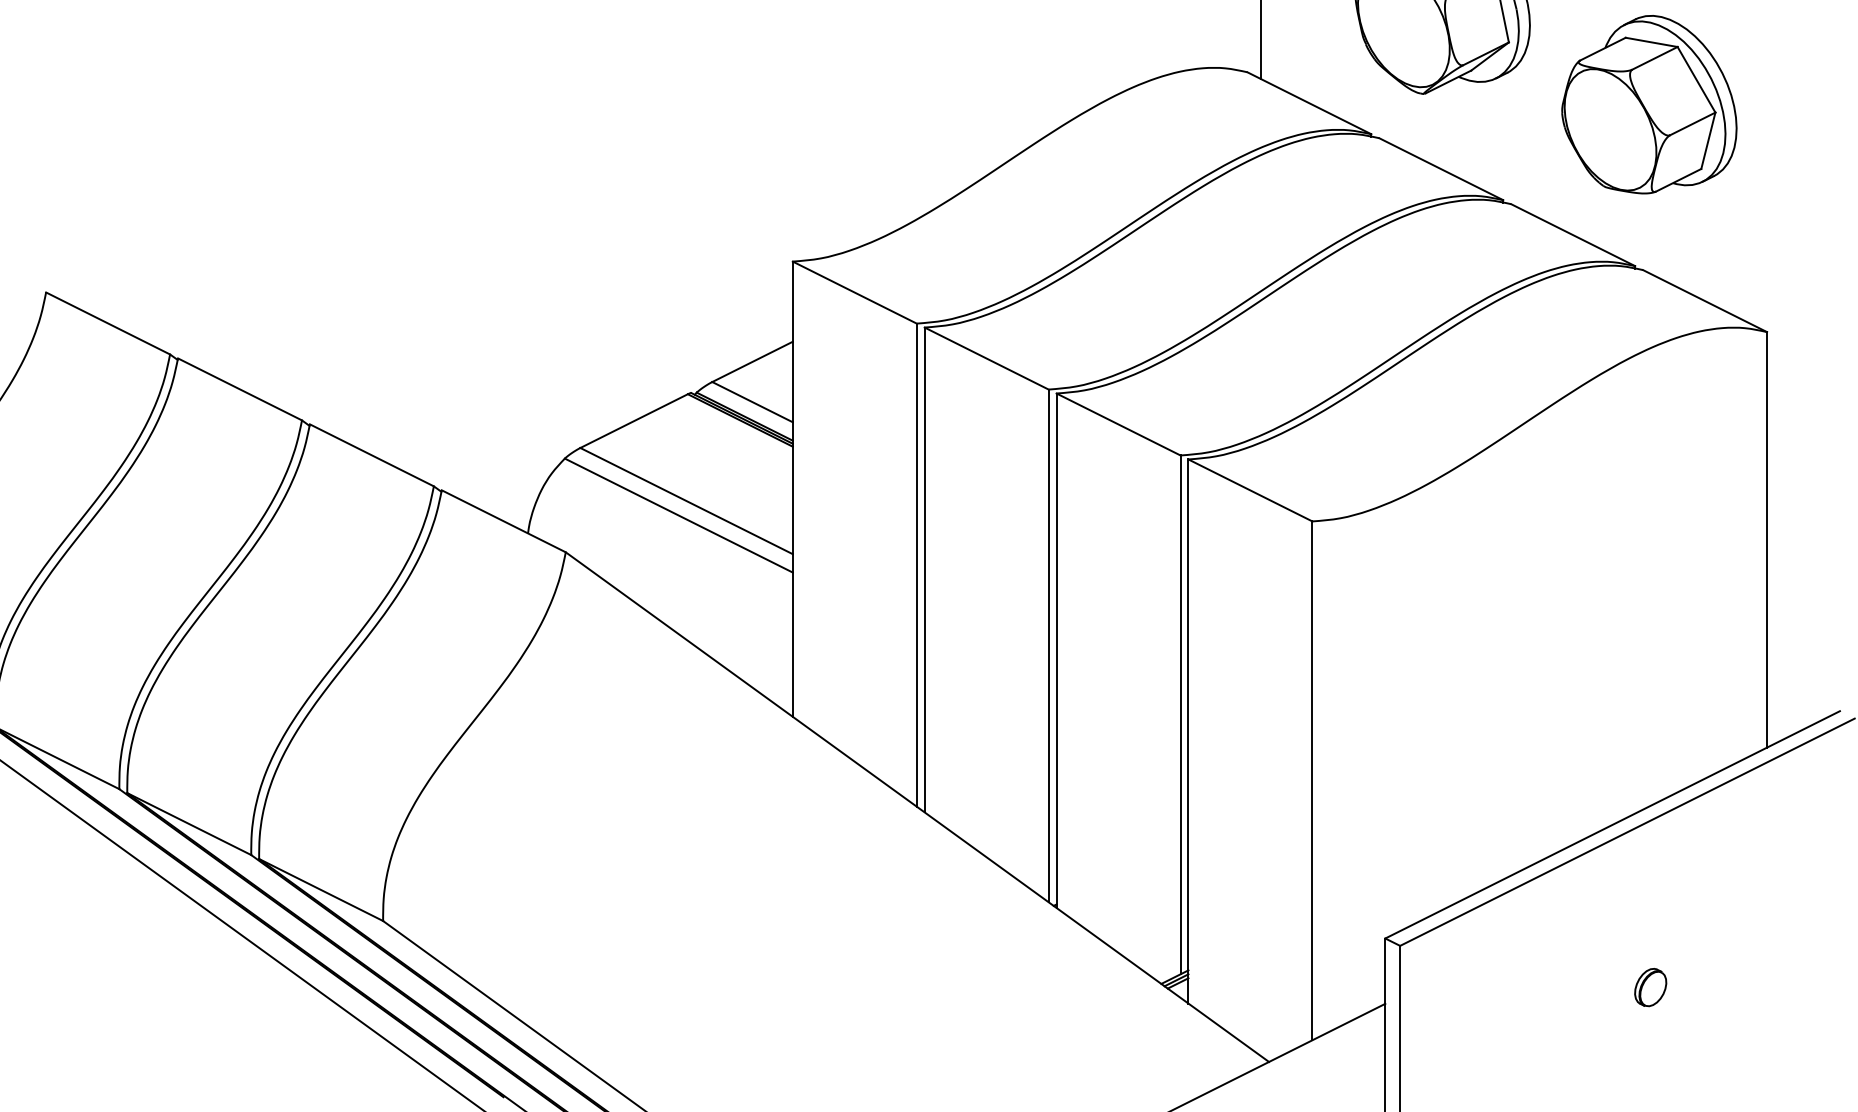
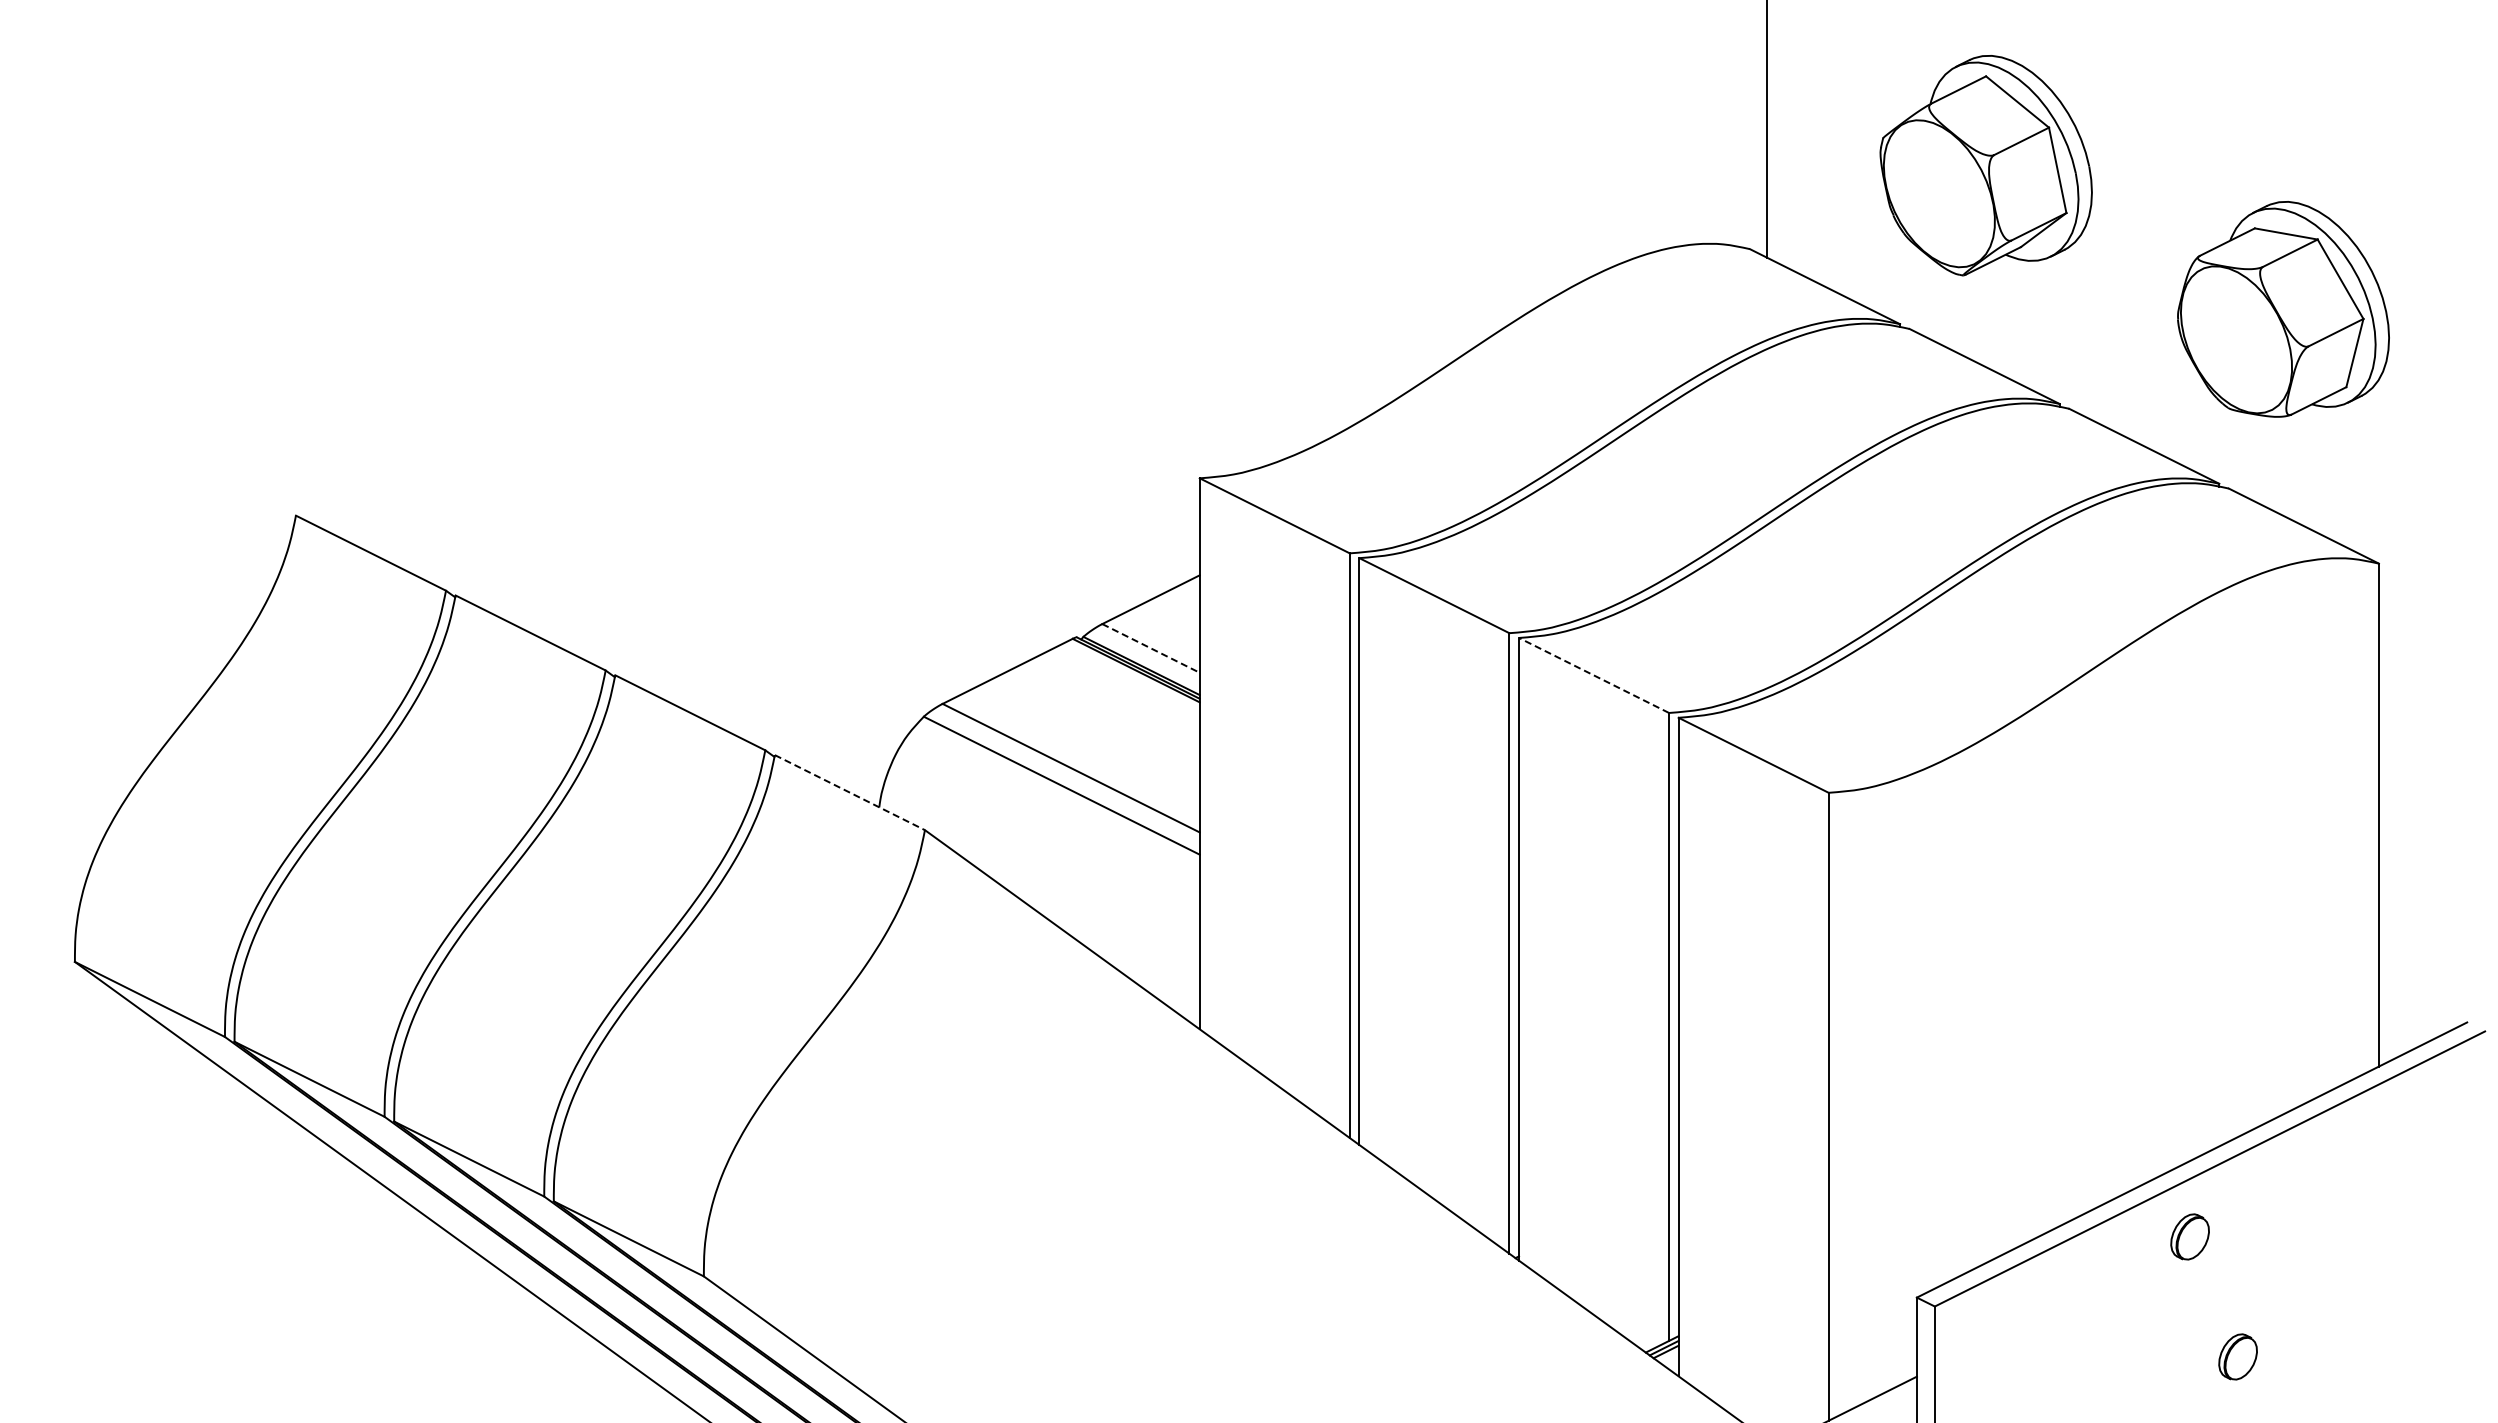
part: (1649, 104) -> (2283, 309), moved
line: (752, 402) -> (1151, 648), solid -> dashed
line: (1118, 424) -> (1594, 675), solid -> dashed
line: (503, 521) -> (849, 792), solid -> dashed
part: (1610, 888) -> (2189, 1236), added

